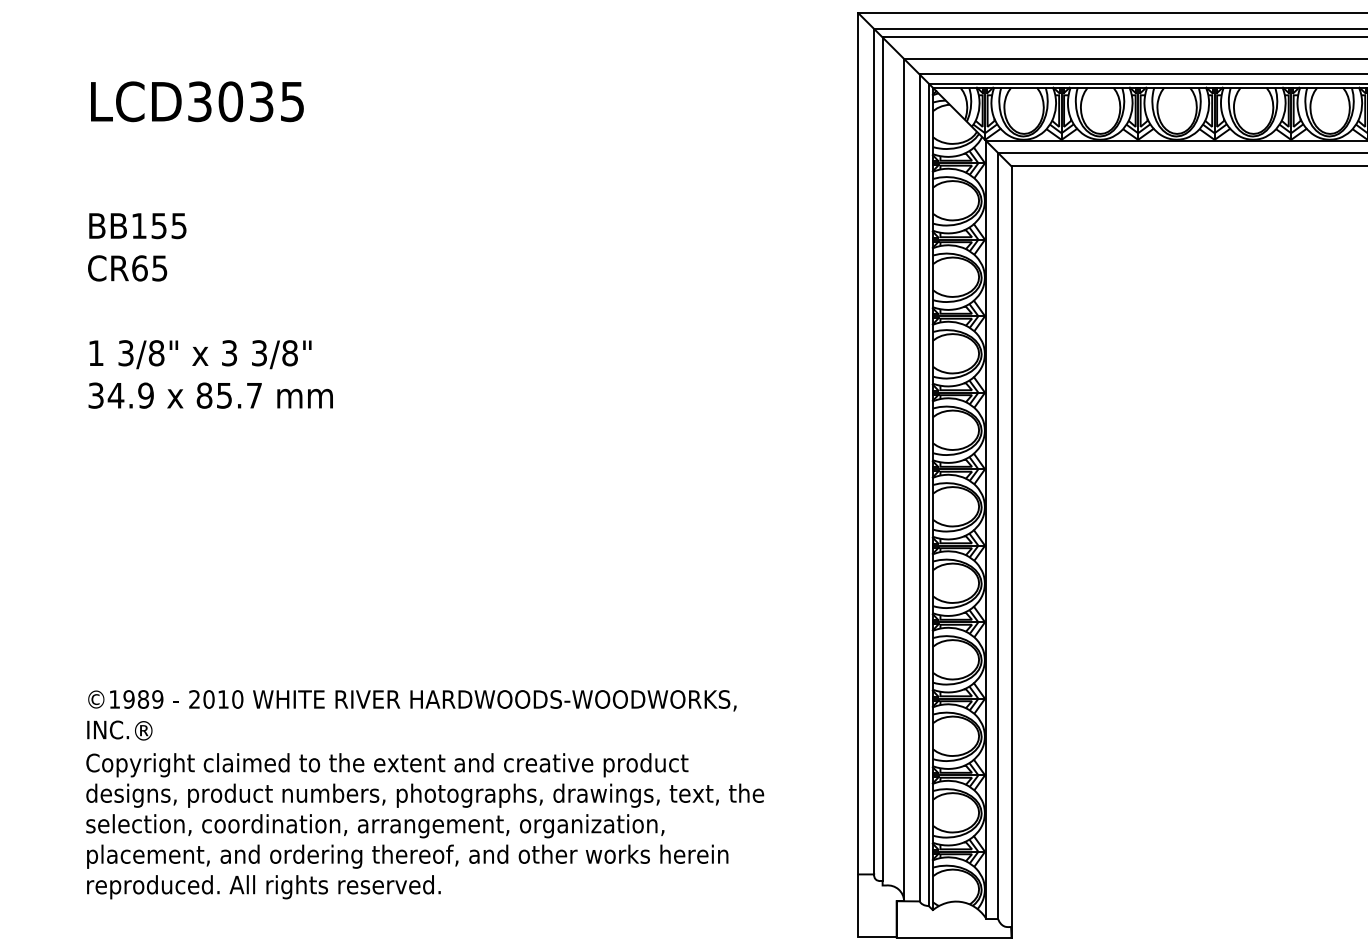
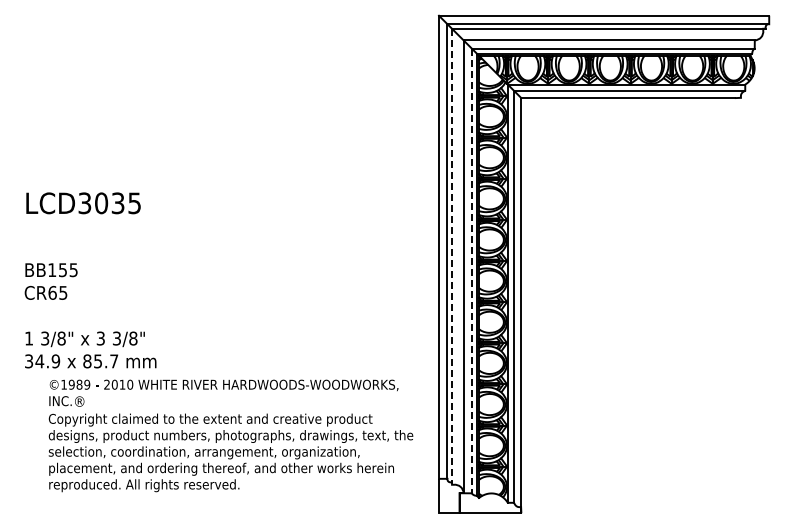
text: (210, 245) -> (90, 280), moved
line: (883, 459) -> (452, 255), solid -> dashed
line: (918, 488) -> (471, 271), solid -> dashed
text: (424, 793) -> (230, 435), moved

